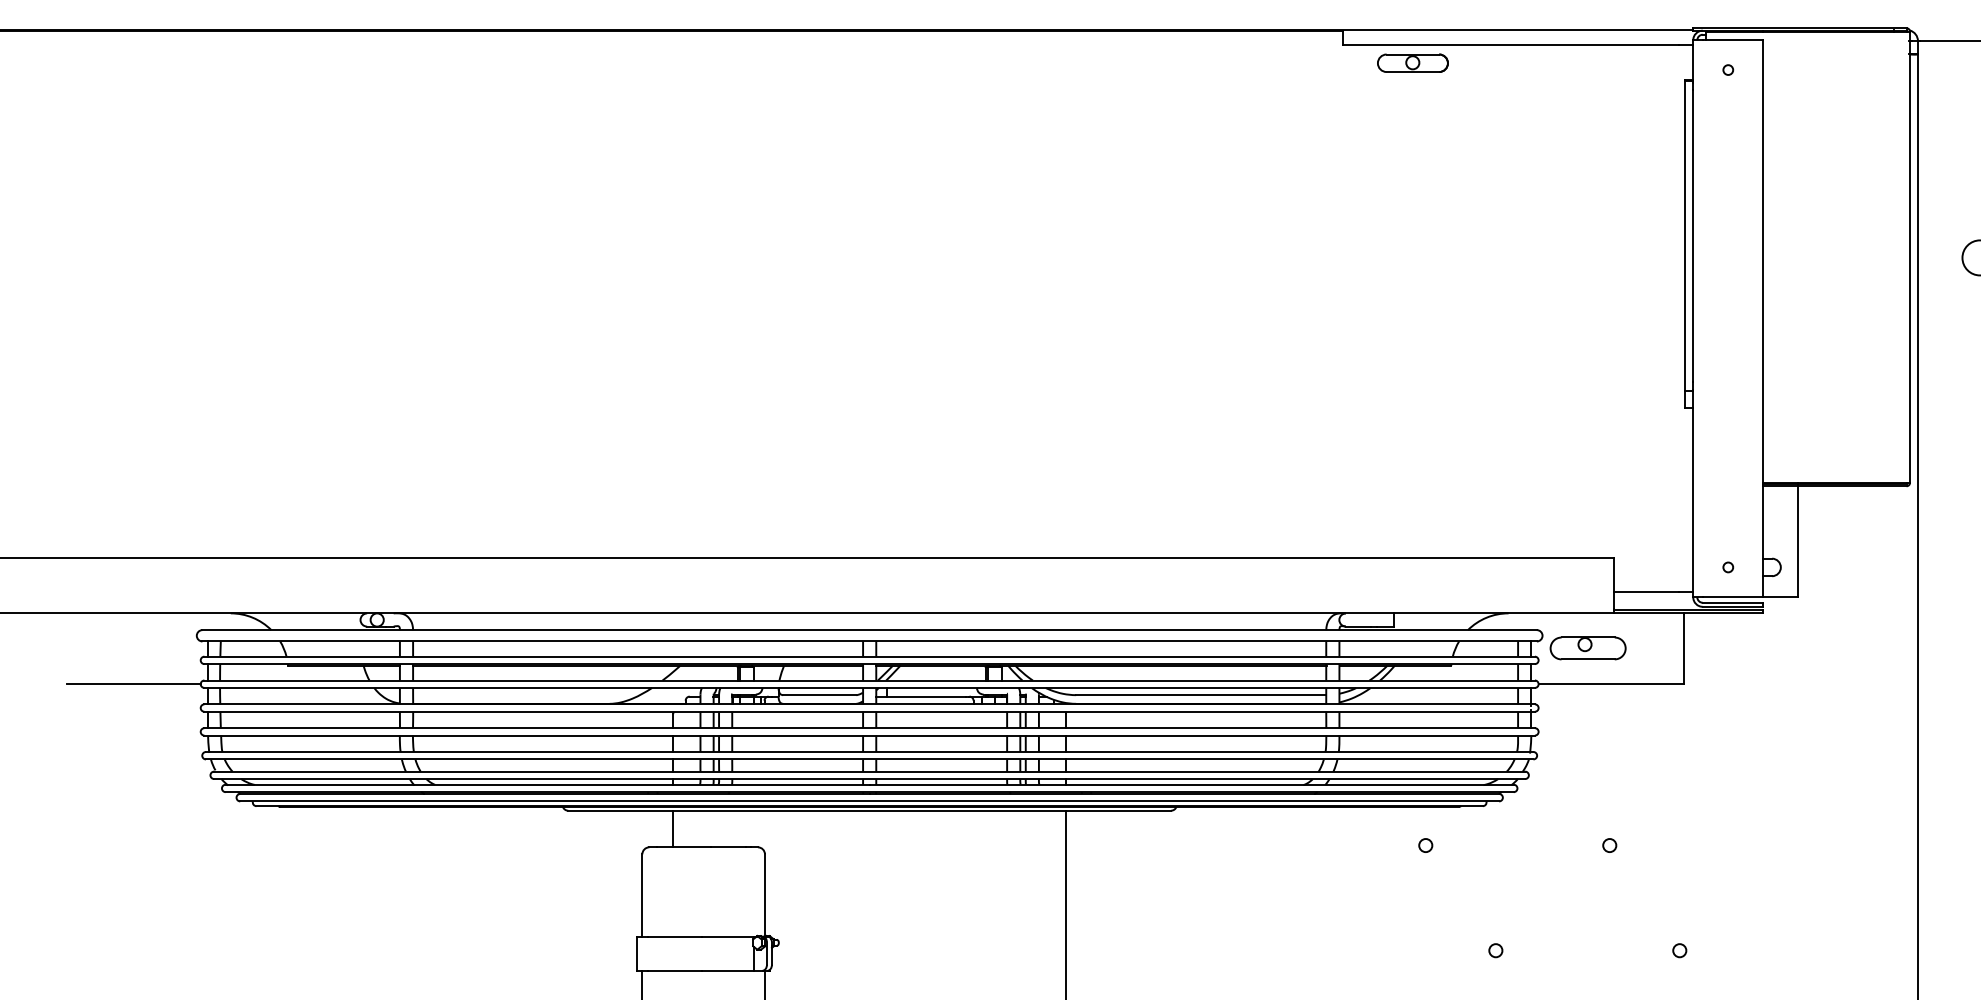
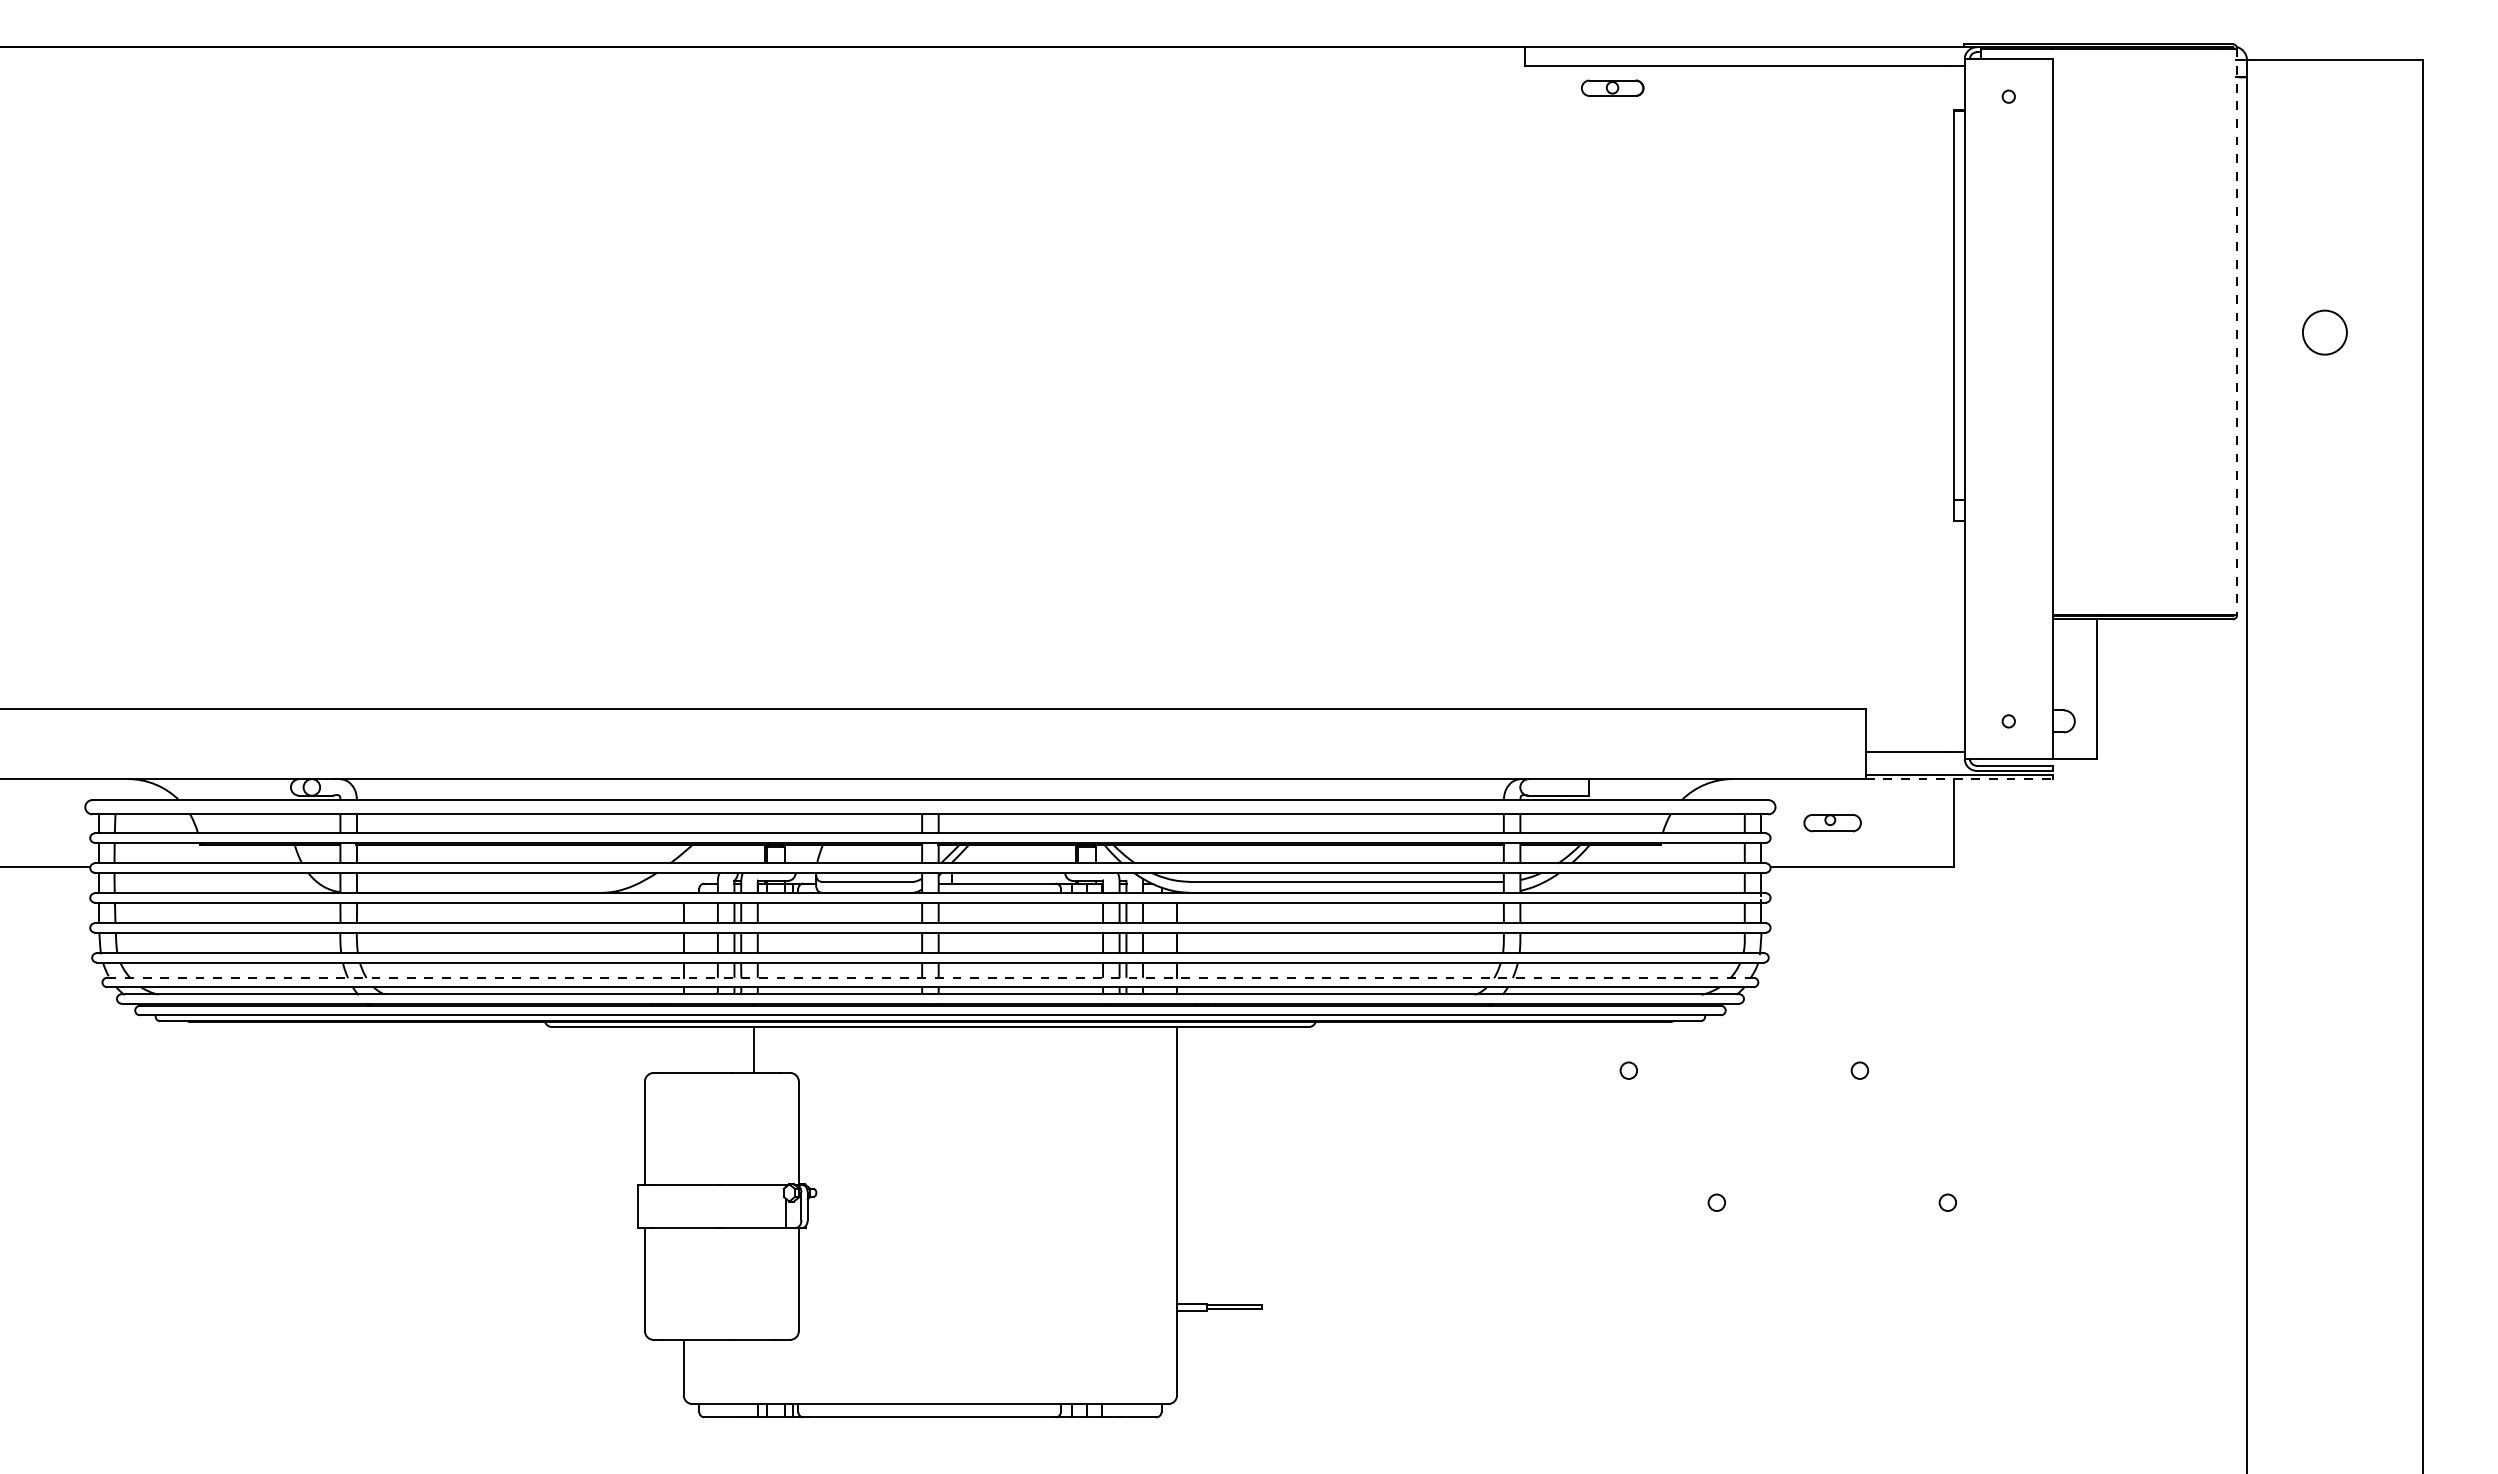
part: (1412, 63) -> (1612, 88), size x0.7
line: (1910, 257) -> (2237, 332), solid -> dashed
line: (1689, 613) -> (1959, 779), solid -> dashed
part: (1587, 647) -> (1832, 822), size x0.6
line: (868, 771) -> (929, 977), solid -> dashed
line: (673, 828) -> (753, 1049), moved

